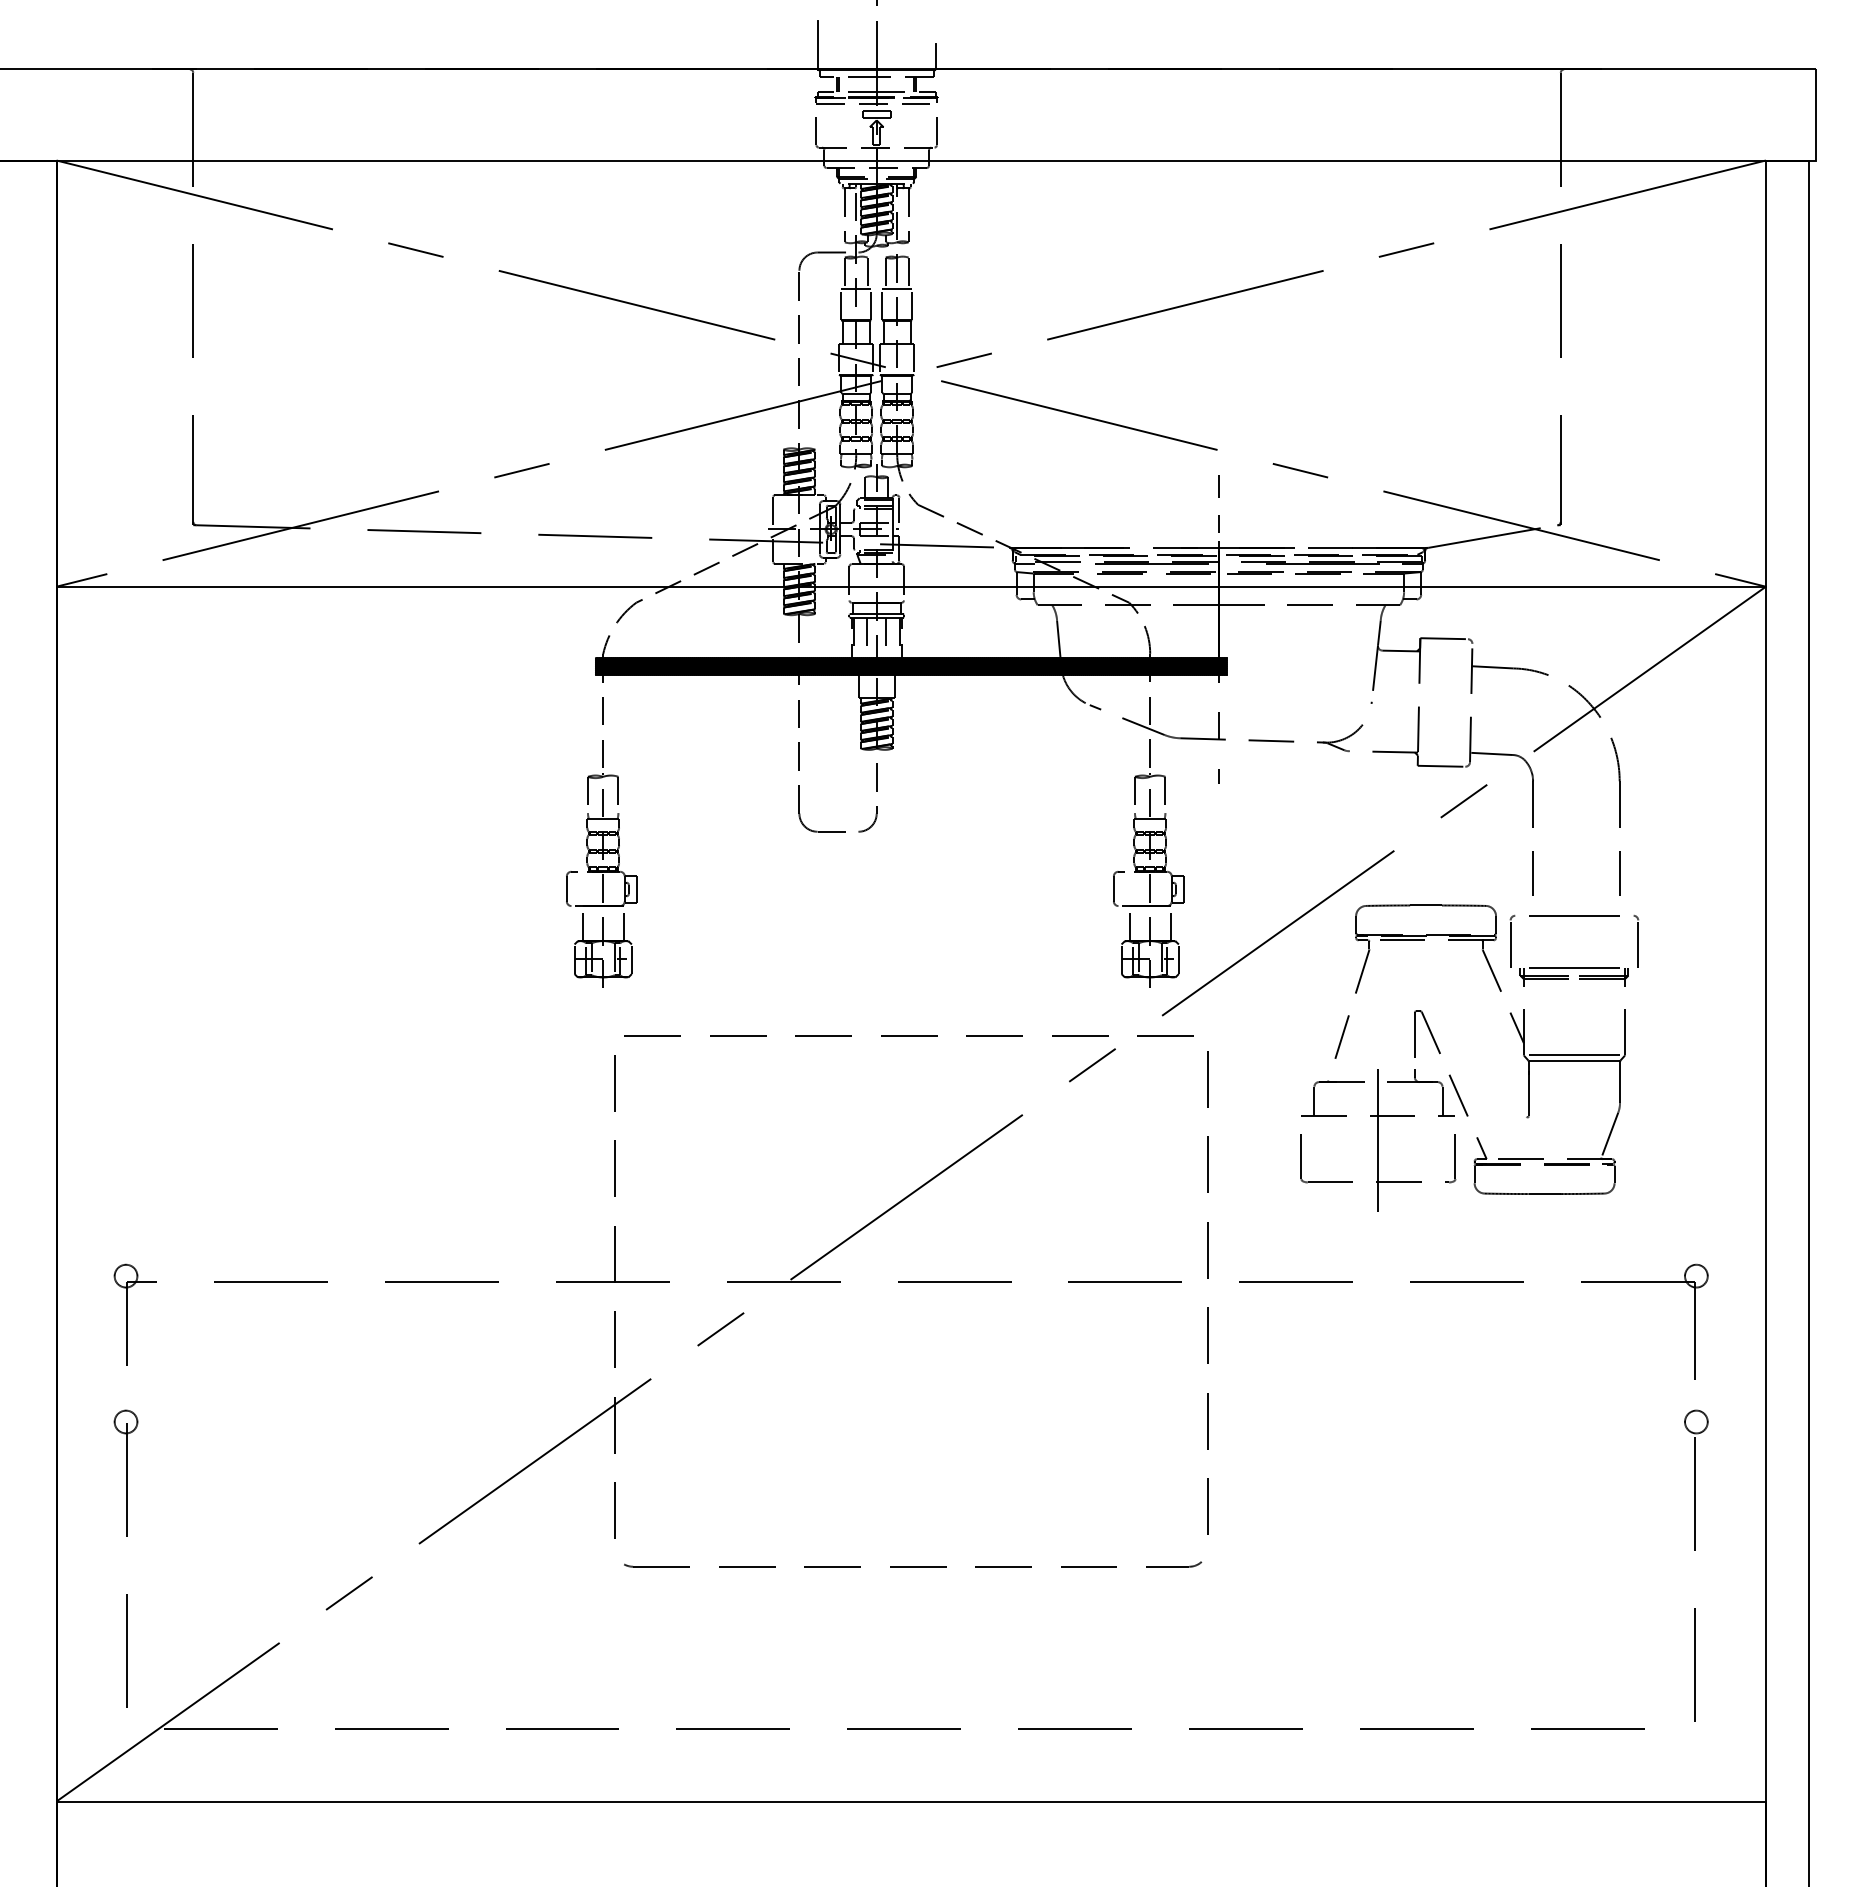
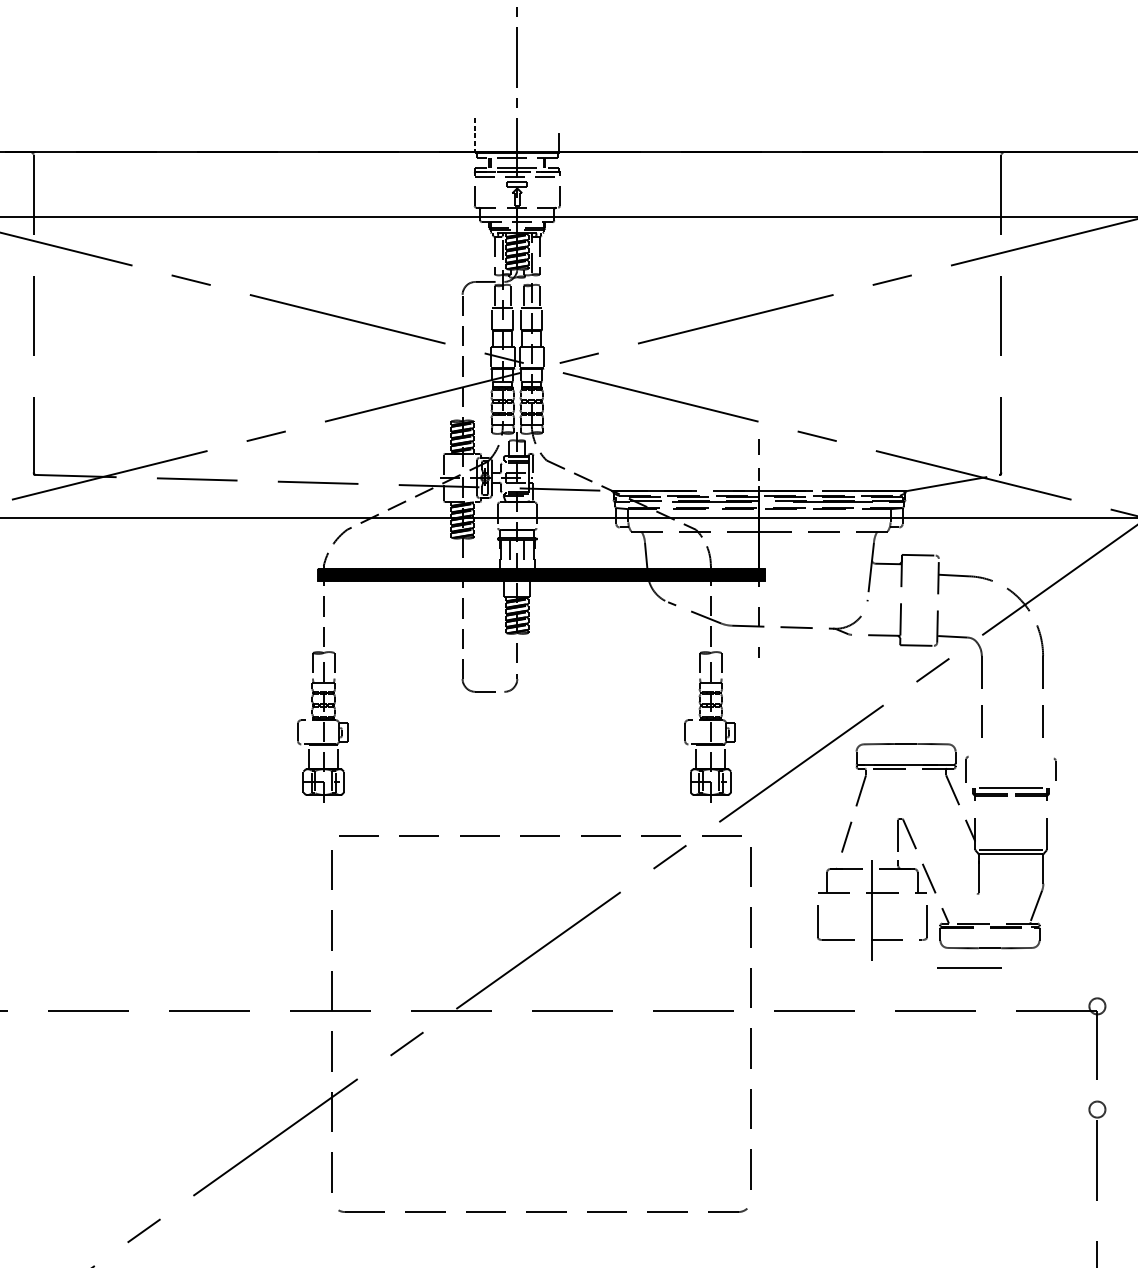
line: (817, 45) -> (475, 135), solid -> dashed
line: (1574, 915) -> (969, 967), moved
part: (1512, 940) -> (967, 768), size x0.7
part: (1636, 941) -> (1055, 769), size x0.6

